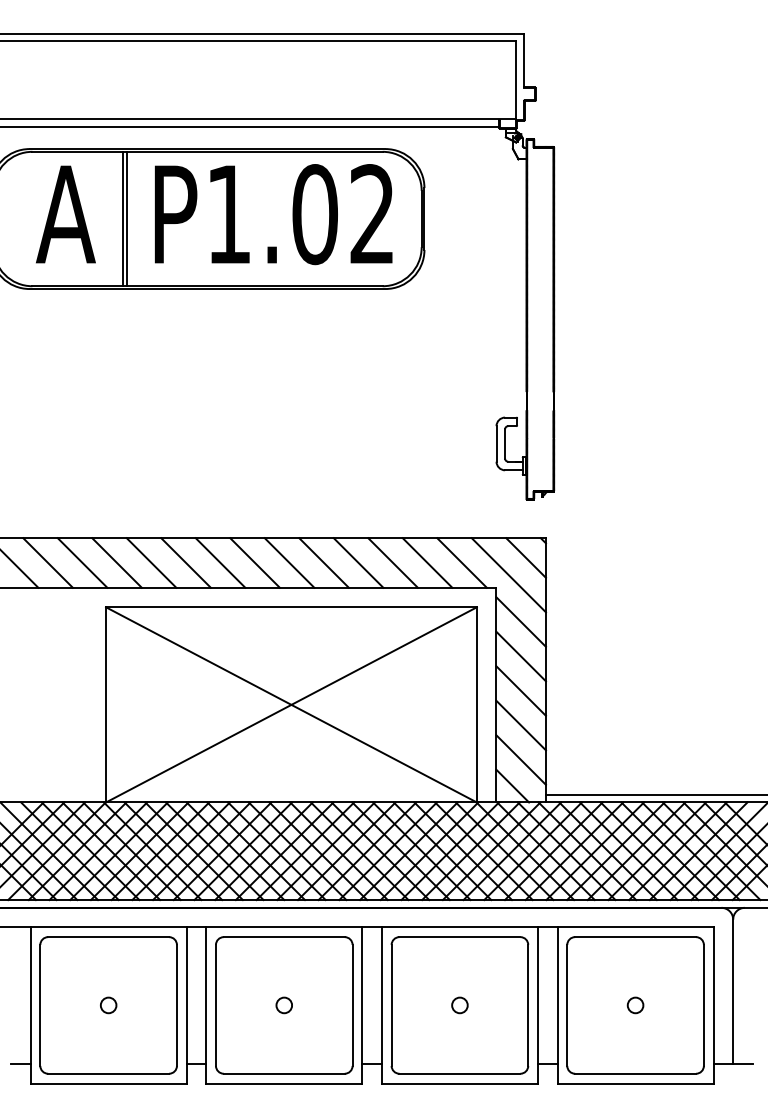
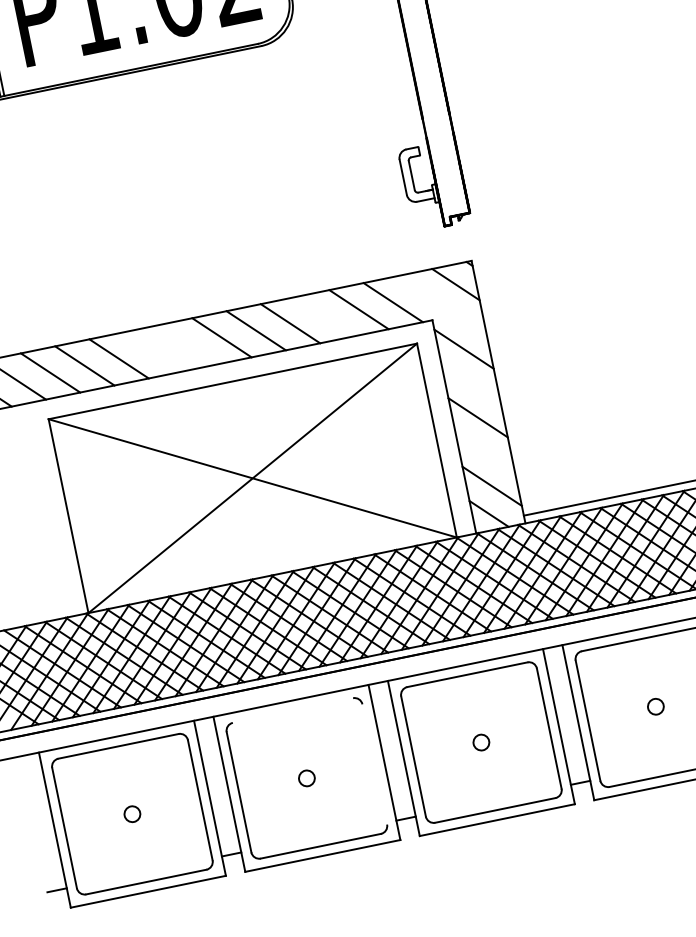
line: (220, 562) -> (153, 351), removed
line: (254, 562) -> (187, 344), removed
line: (392, 562) -> (324, 316), removed
line: (508, 575) -> (441, 305), removed
line: (520, 656) -> (470, 383), removed
line: (520, 725) -> (484, 452), removed
line: (283, 937) -> (292, 711), removed
line: (352, 1004) -> (374, 763), removed

